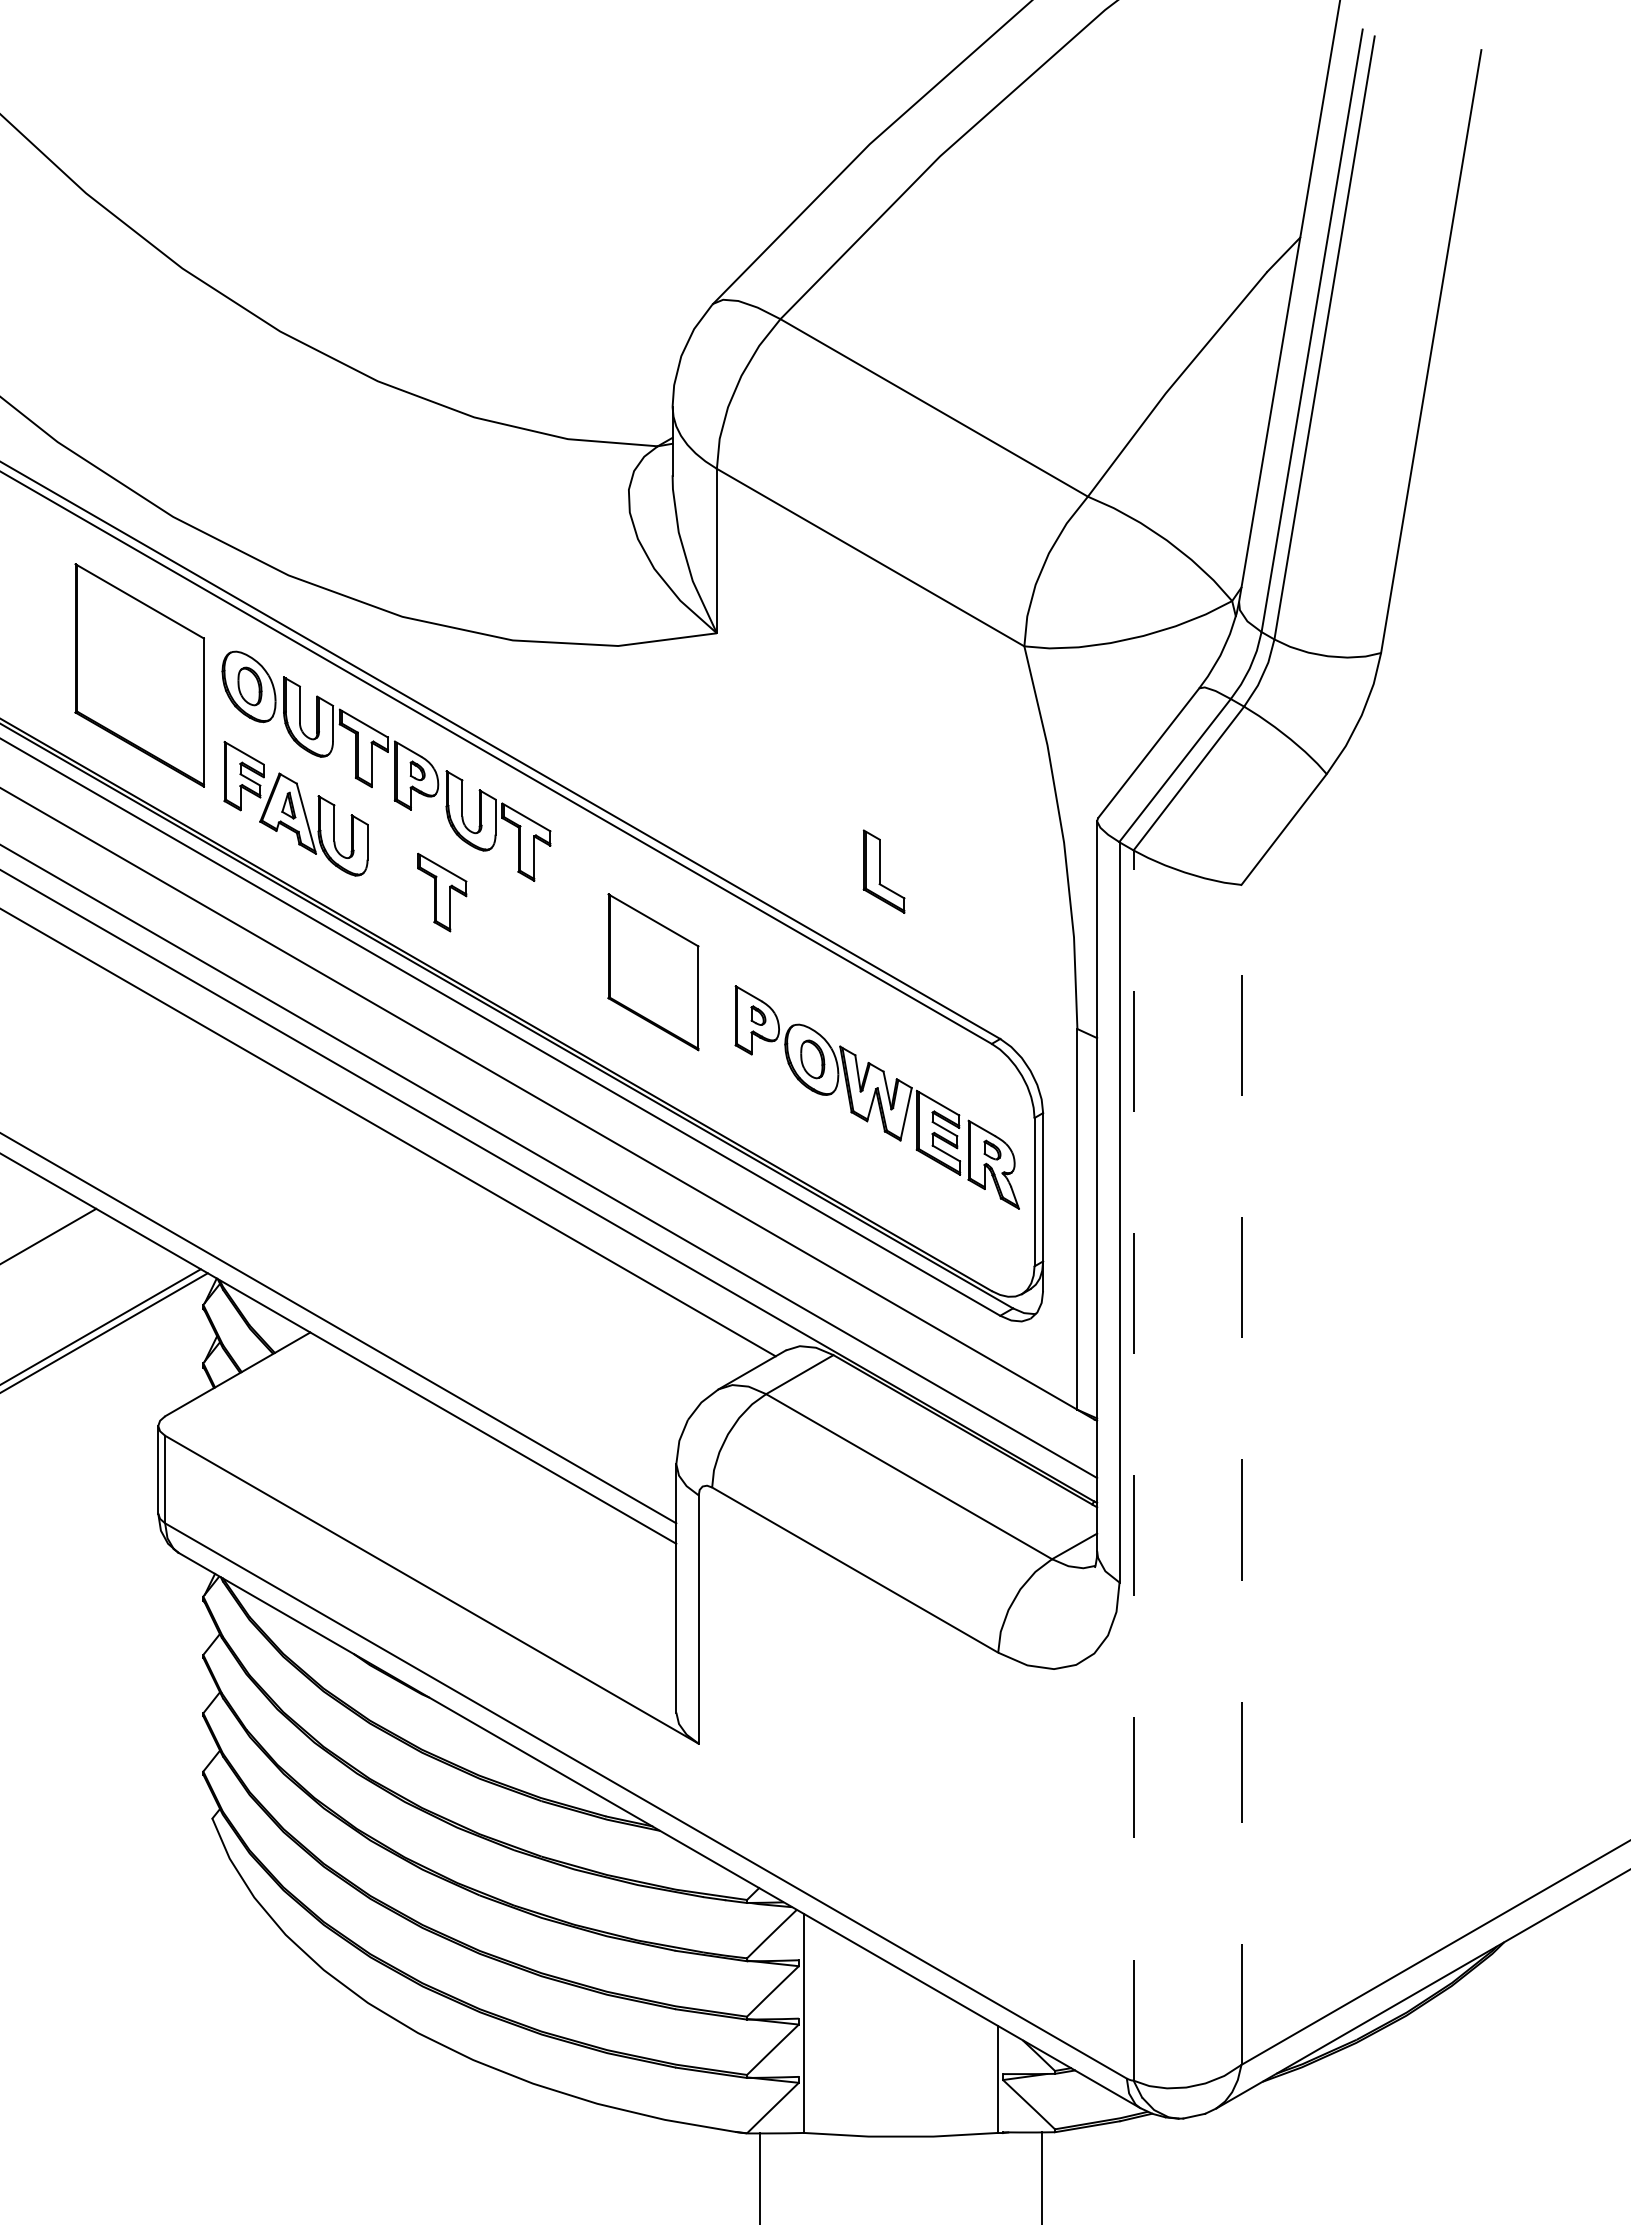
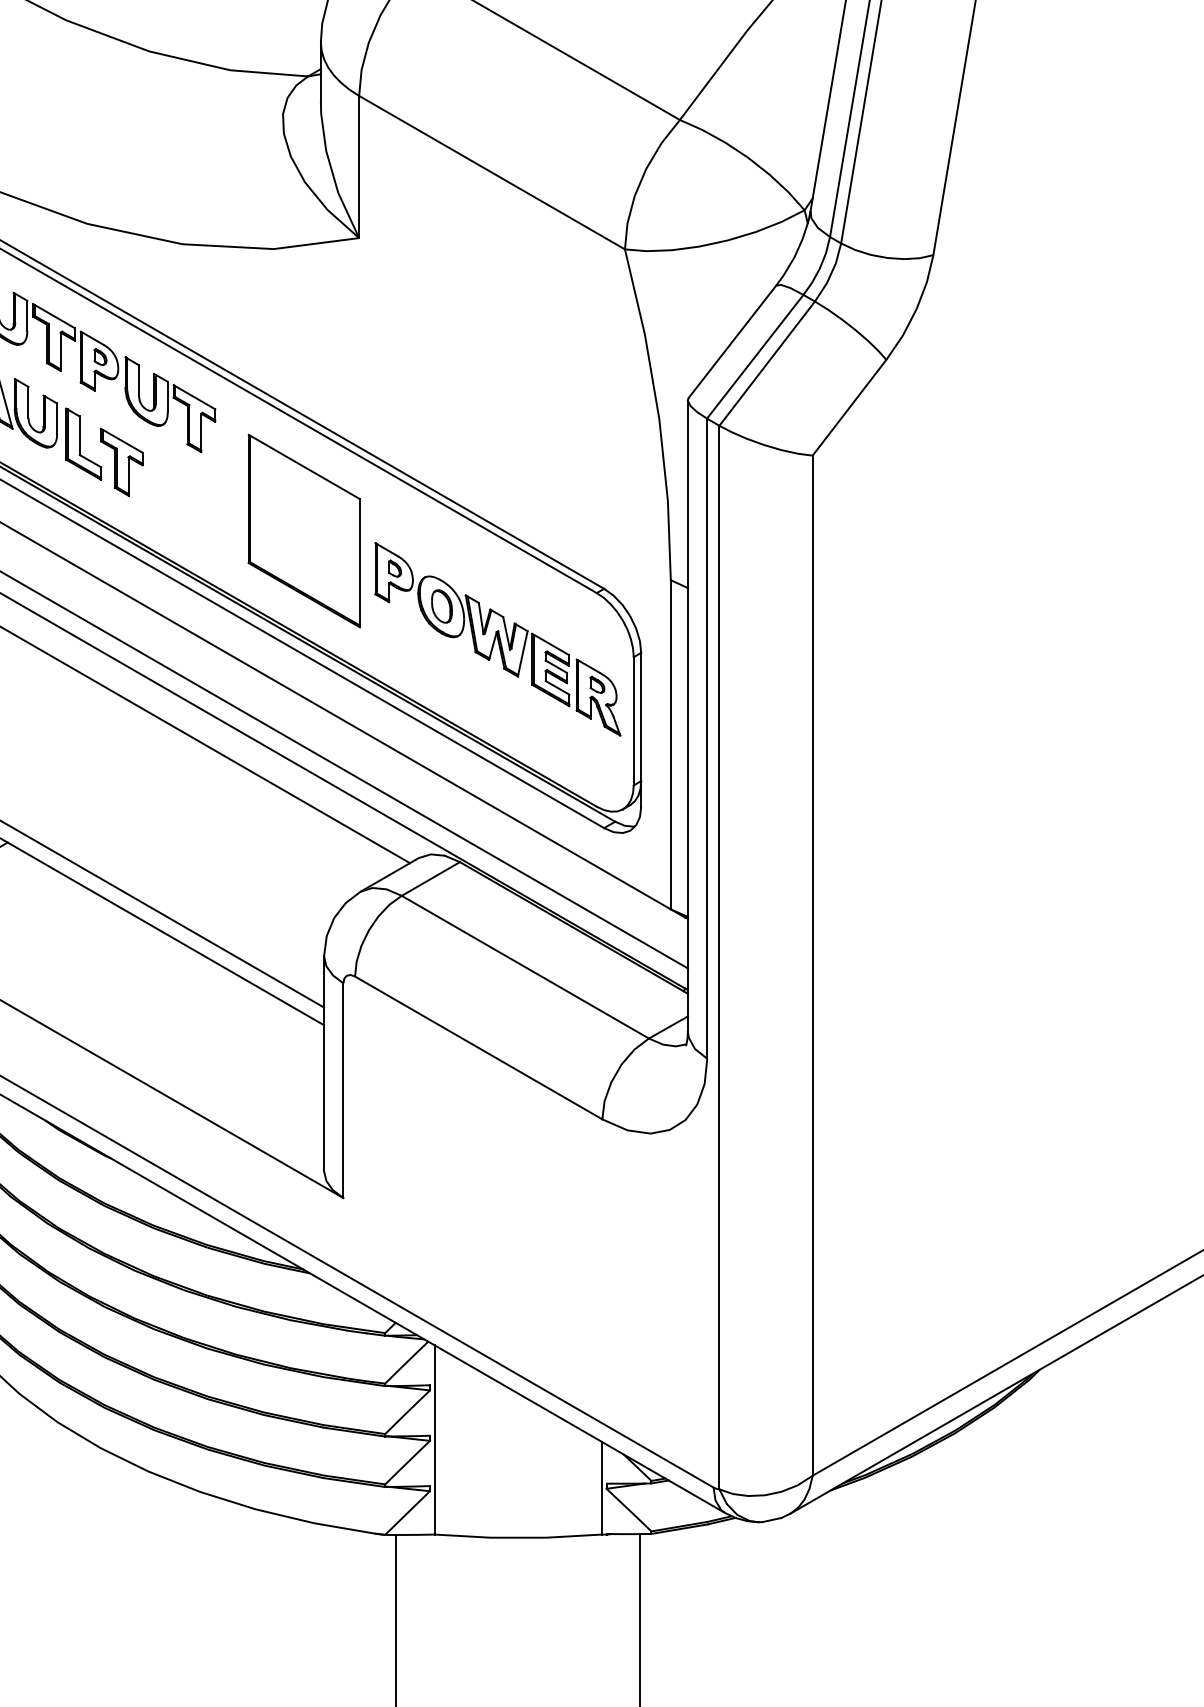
part: (883, 871) -> (83, 444), moved
part: (653, 972) -> (304, 531), size x1.43
line: (1133, 1465) -> (719, 957), dashed -> solid
line: (1241, 1474) -> (812, 965), dashed -> solid

